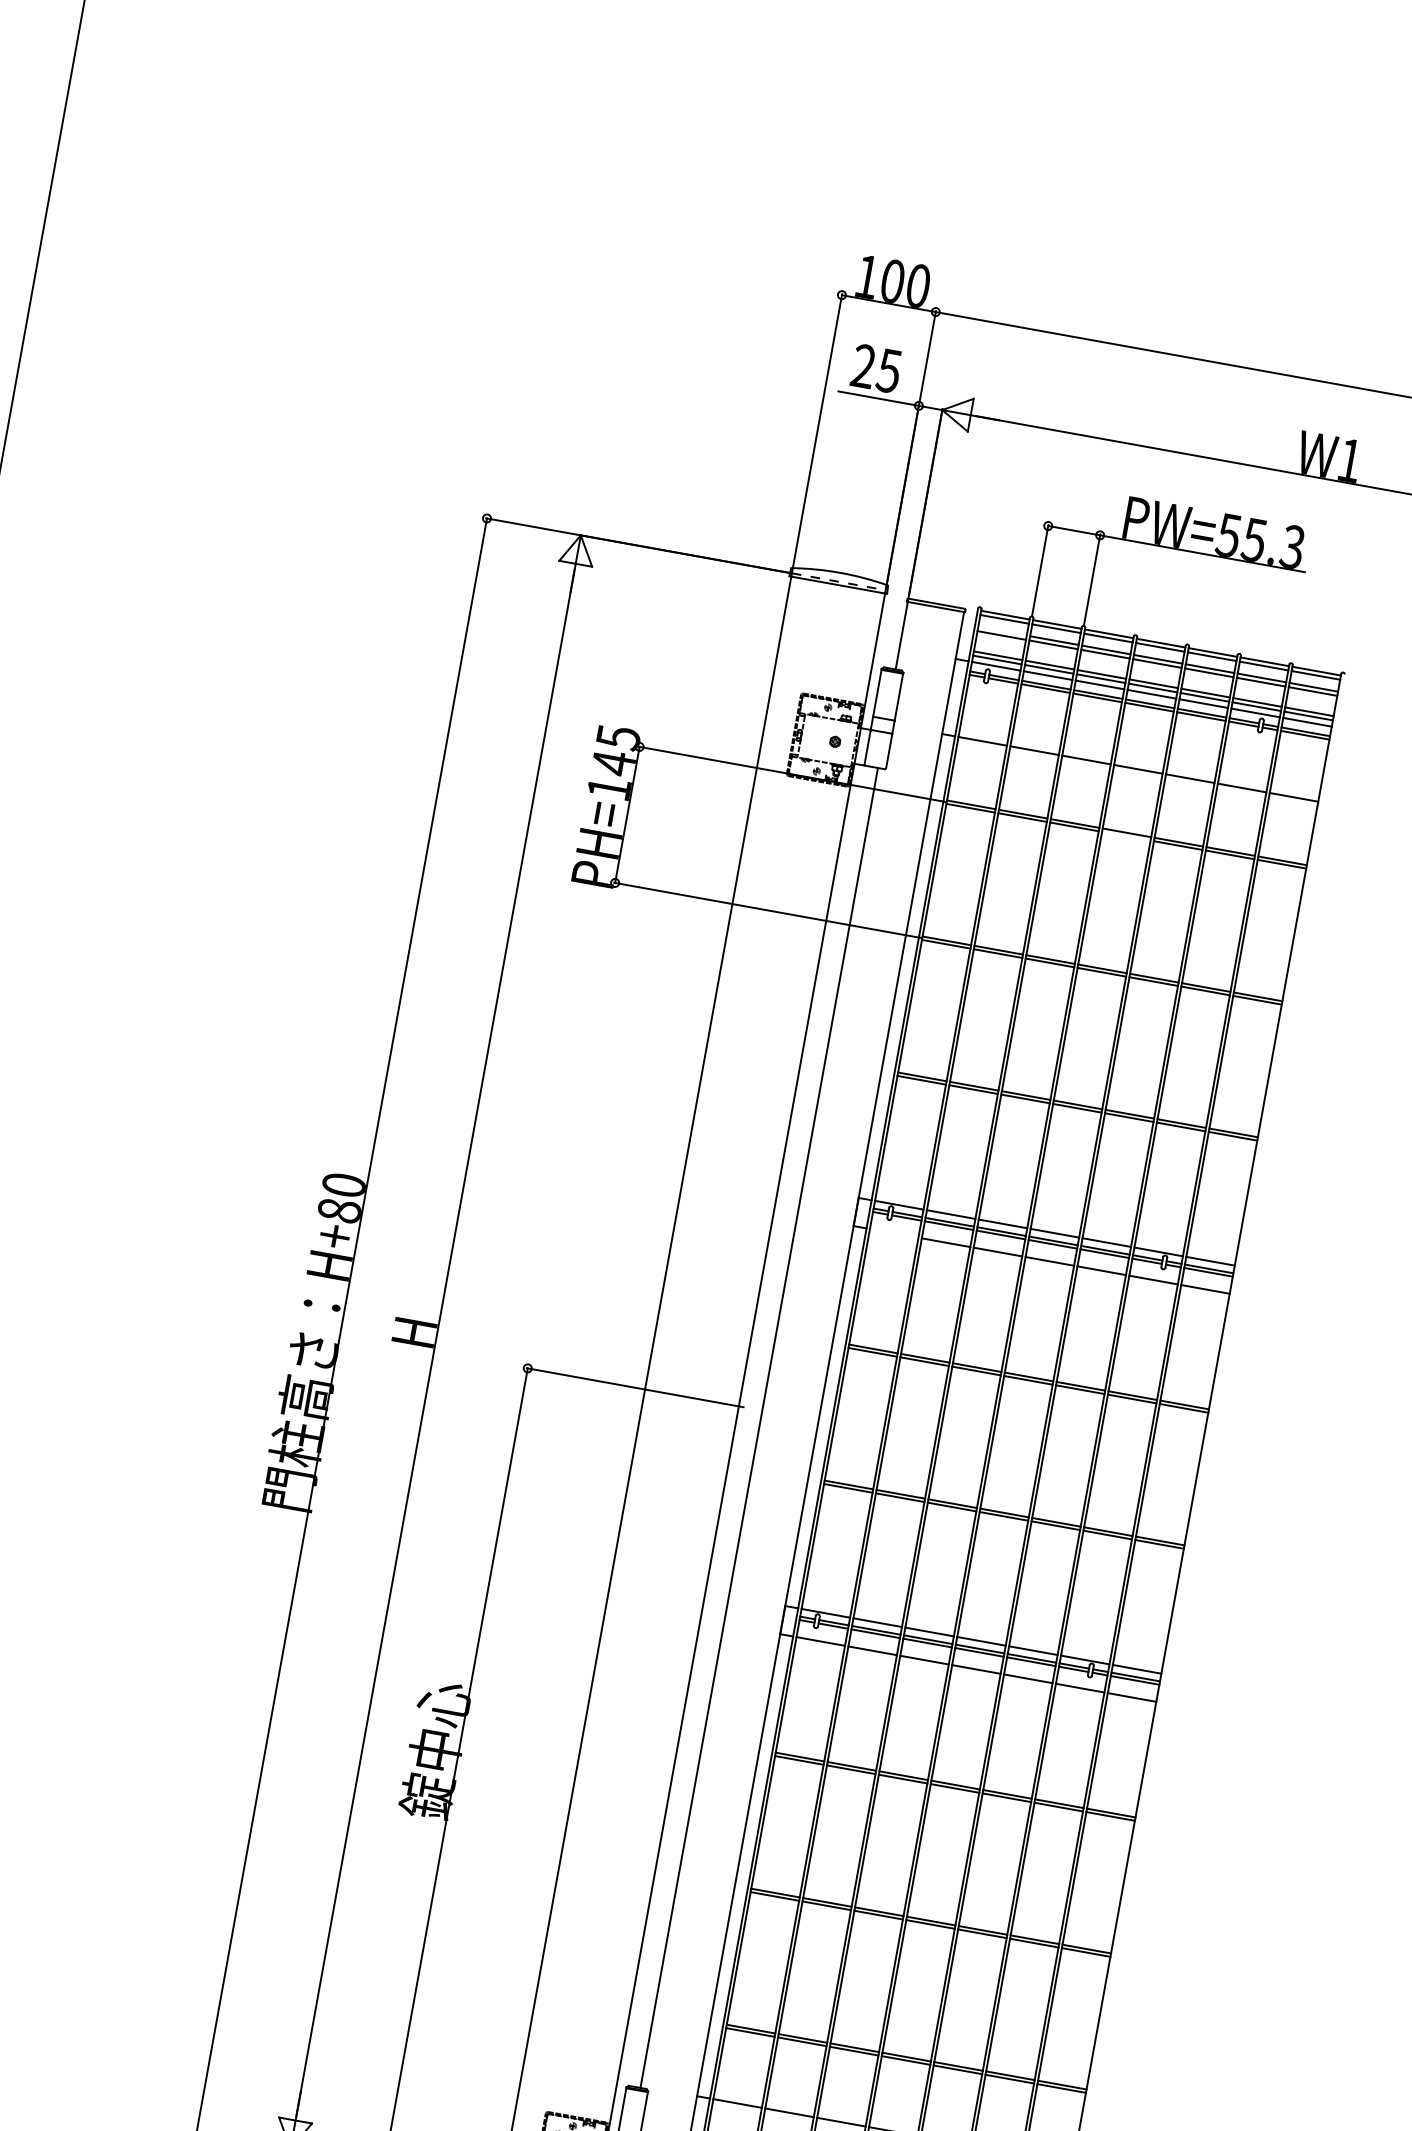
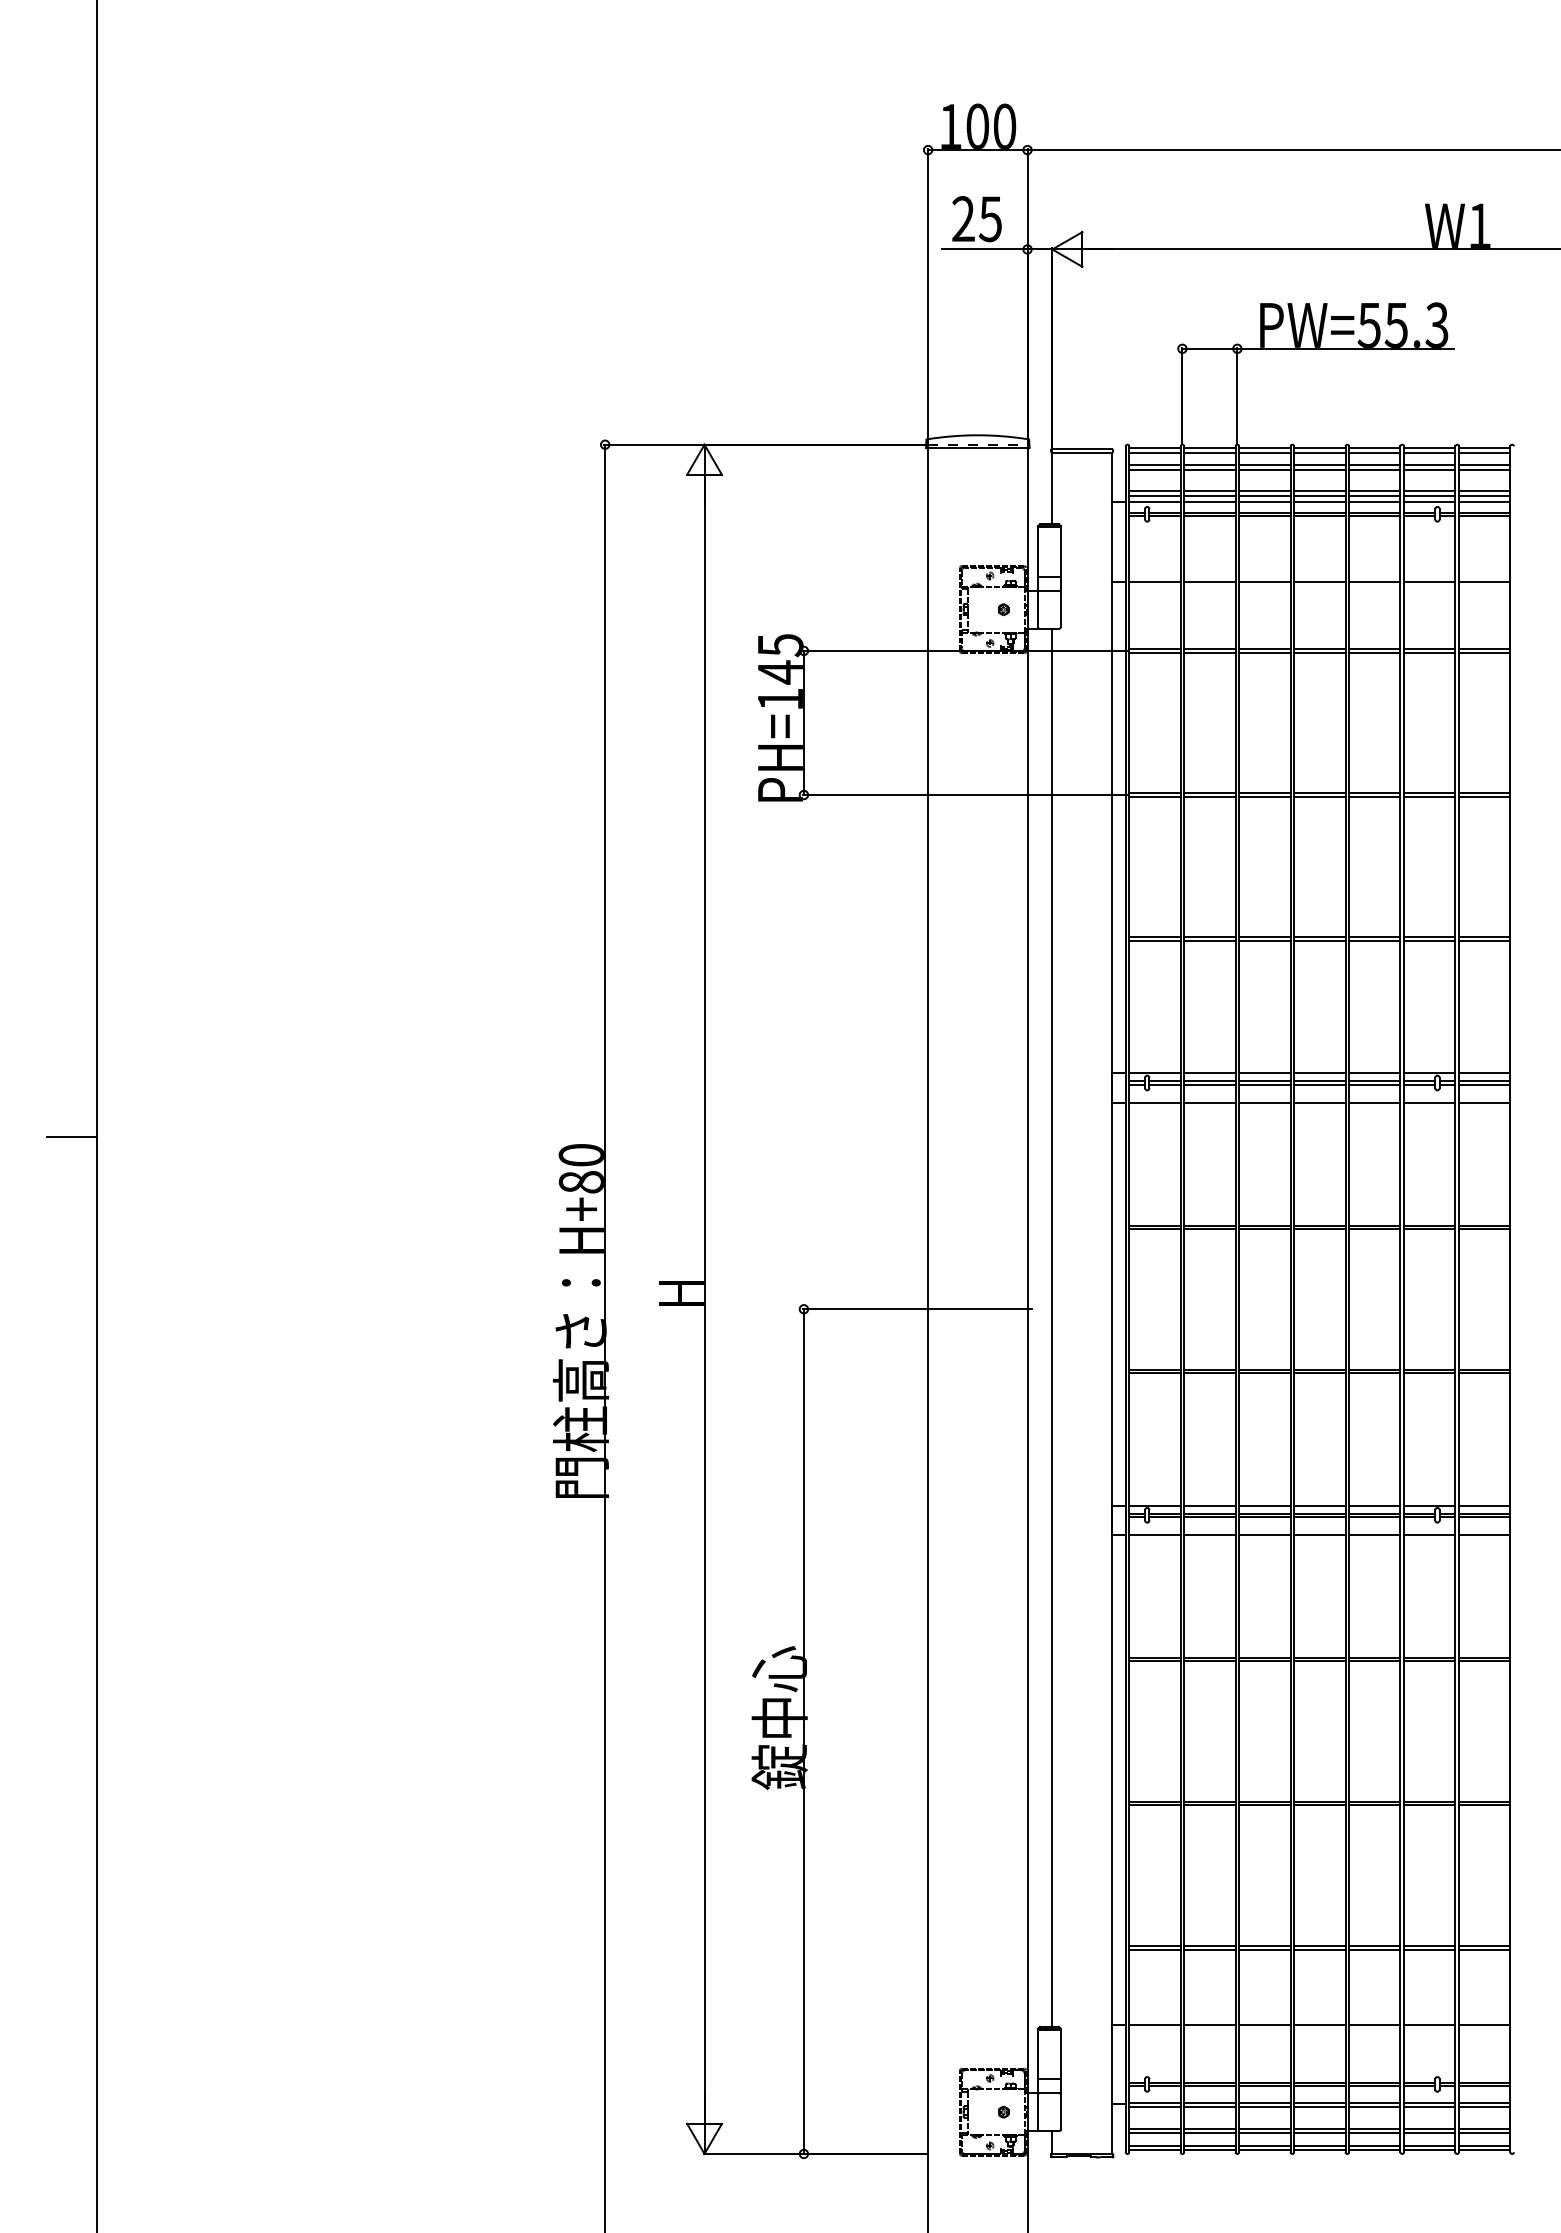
line: (1002, 631) -> (1154, 465), added
line: (1126, 835) -> (1319, 652), added
line: (893, 1233) -> (1154, 1103), added

